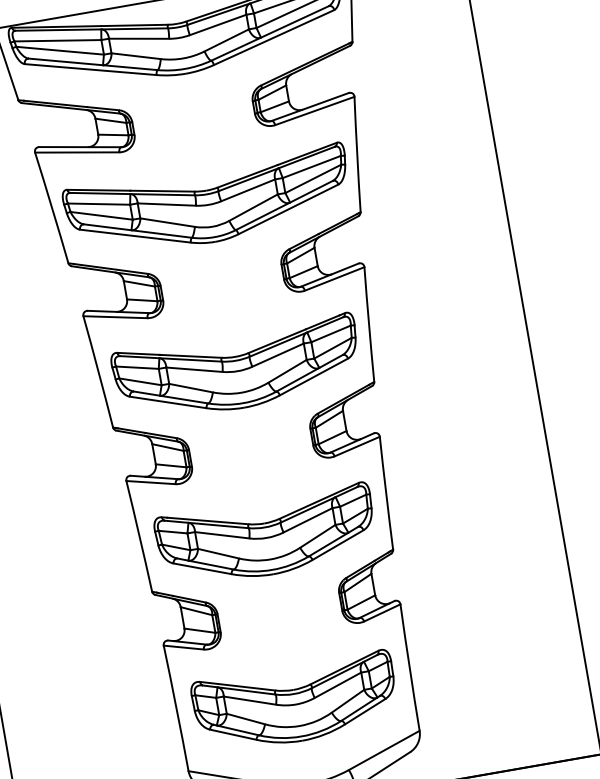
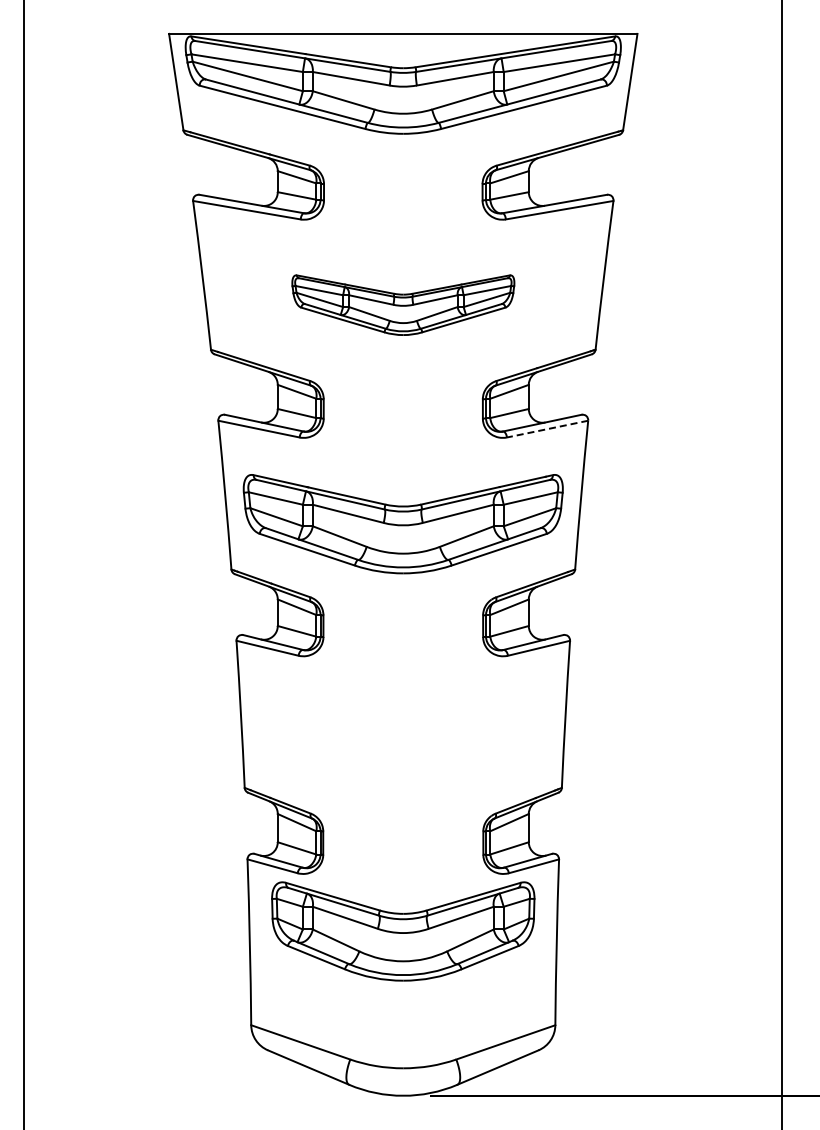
part: (208, 203) -> (403, 304), size x0.6
line: (334, 279) -> (547, 429), solid -> dashed
part: (266, 537) -> (402, 743), removed
part: (295, 703) -> (403, 931), moved

